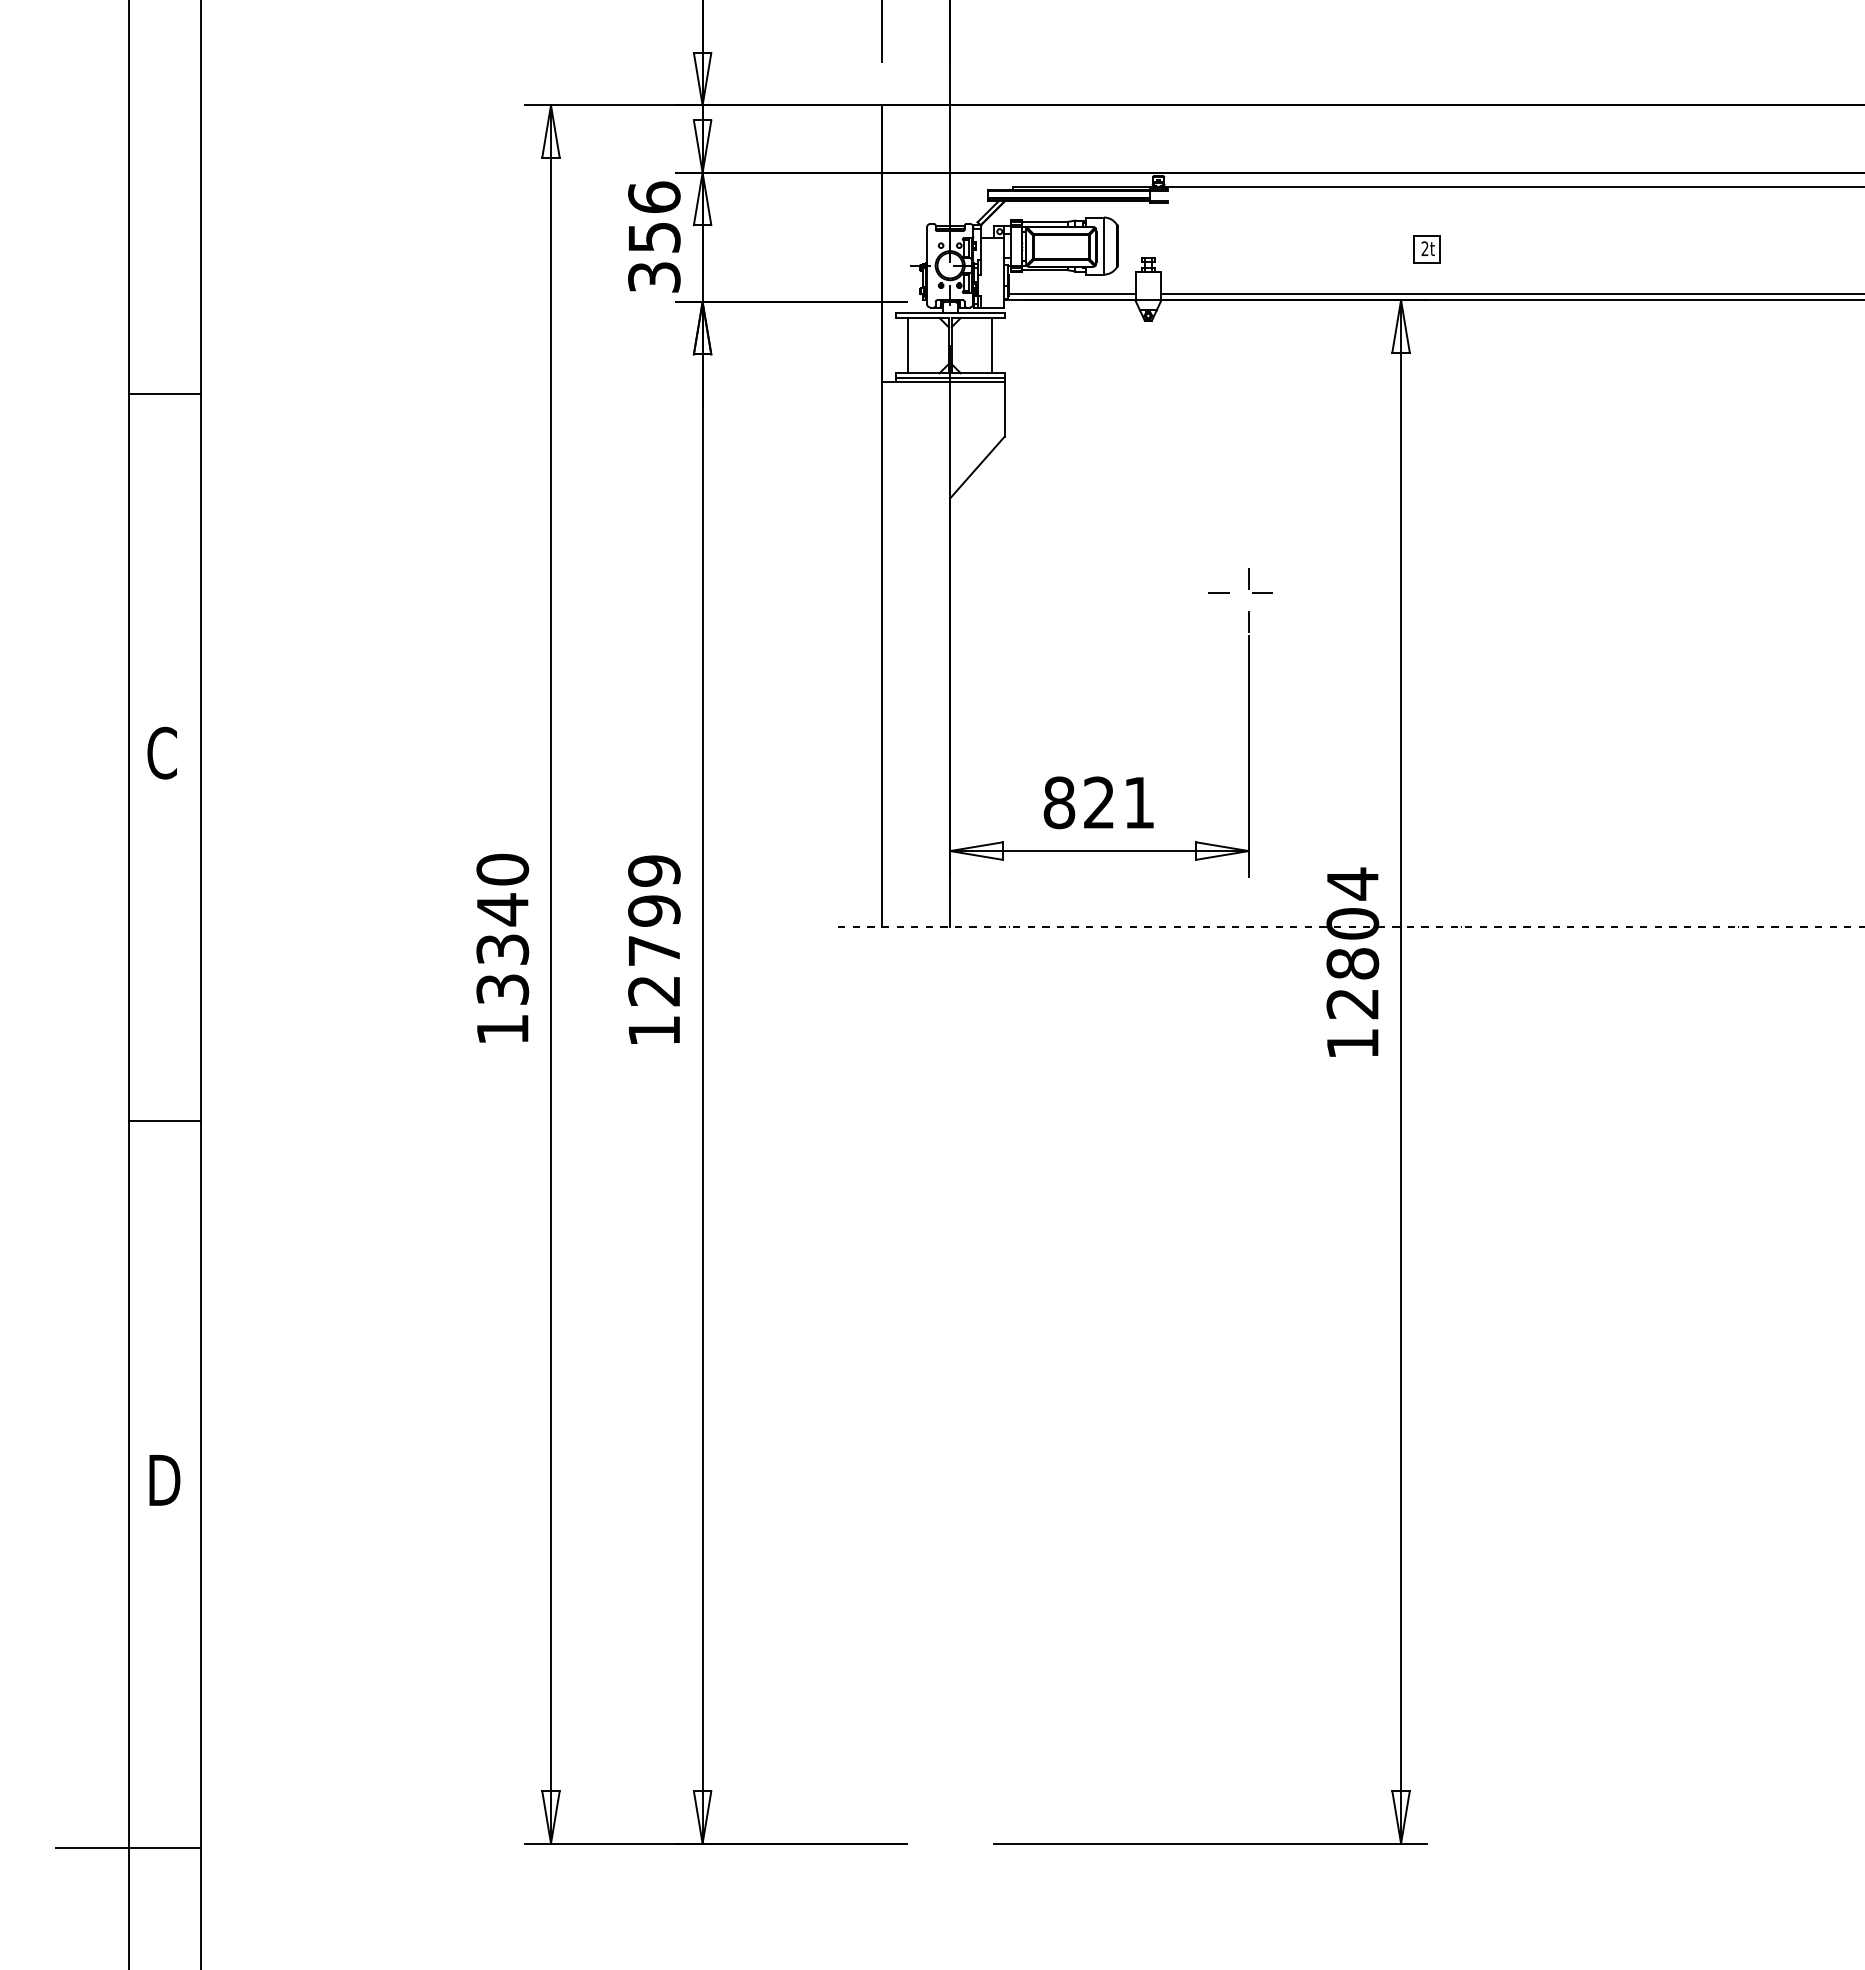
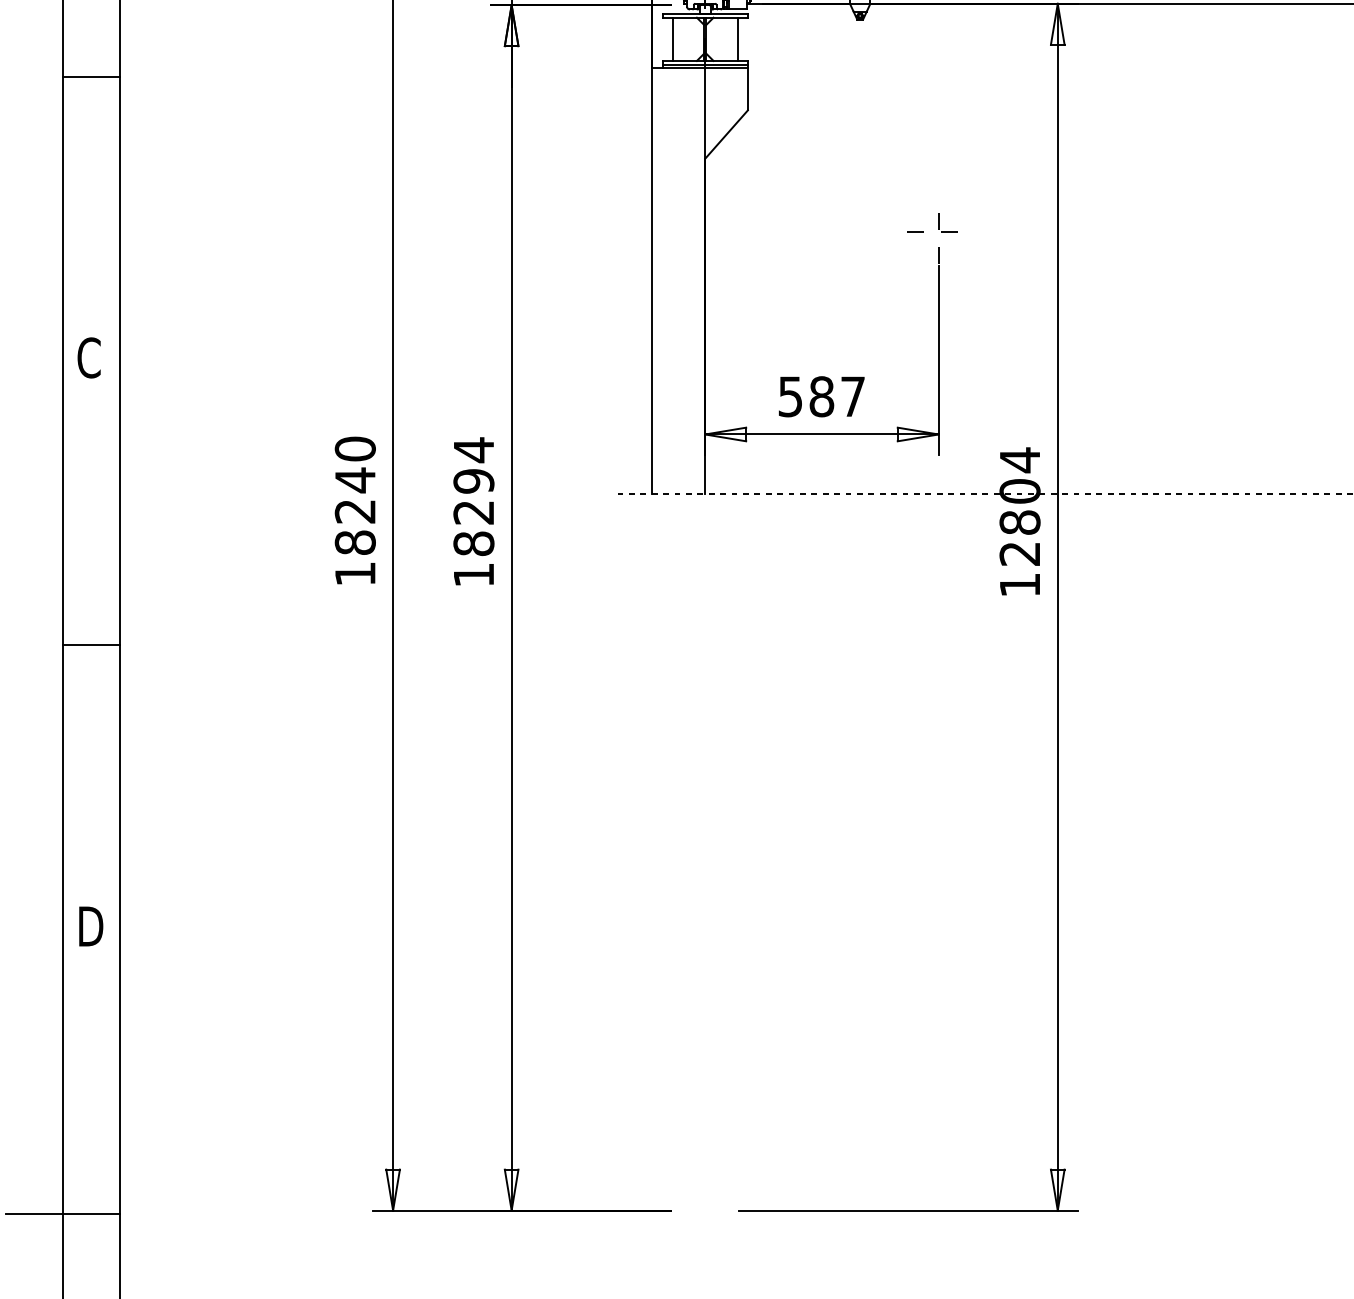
text: (1098, 802) -> (821, 396), 821 -> 587
text: (654, 930) -> (474, 496), 12799 -> 18294
text: (502, 969) -> (355, 527), 13340 -> 18240

